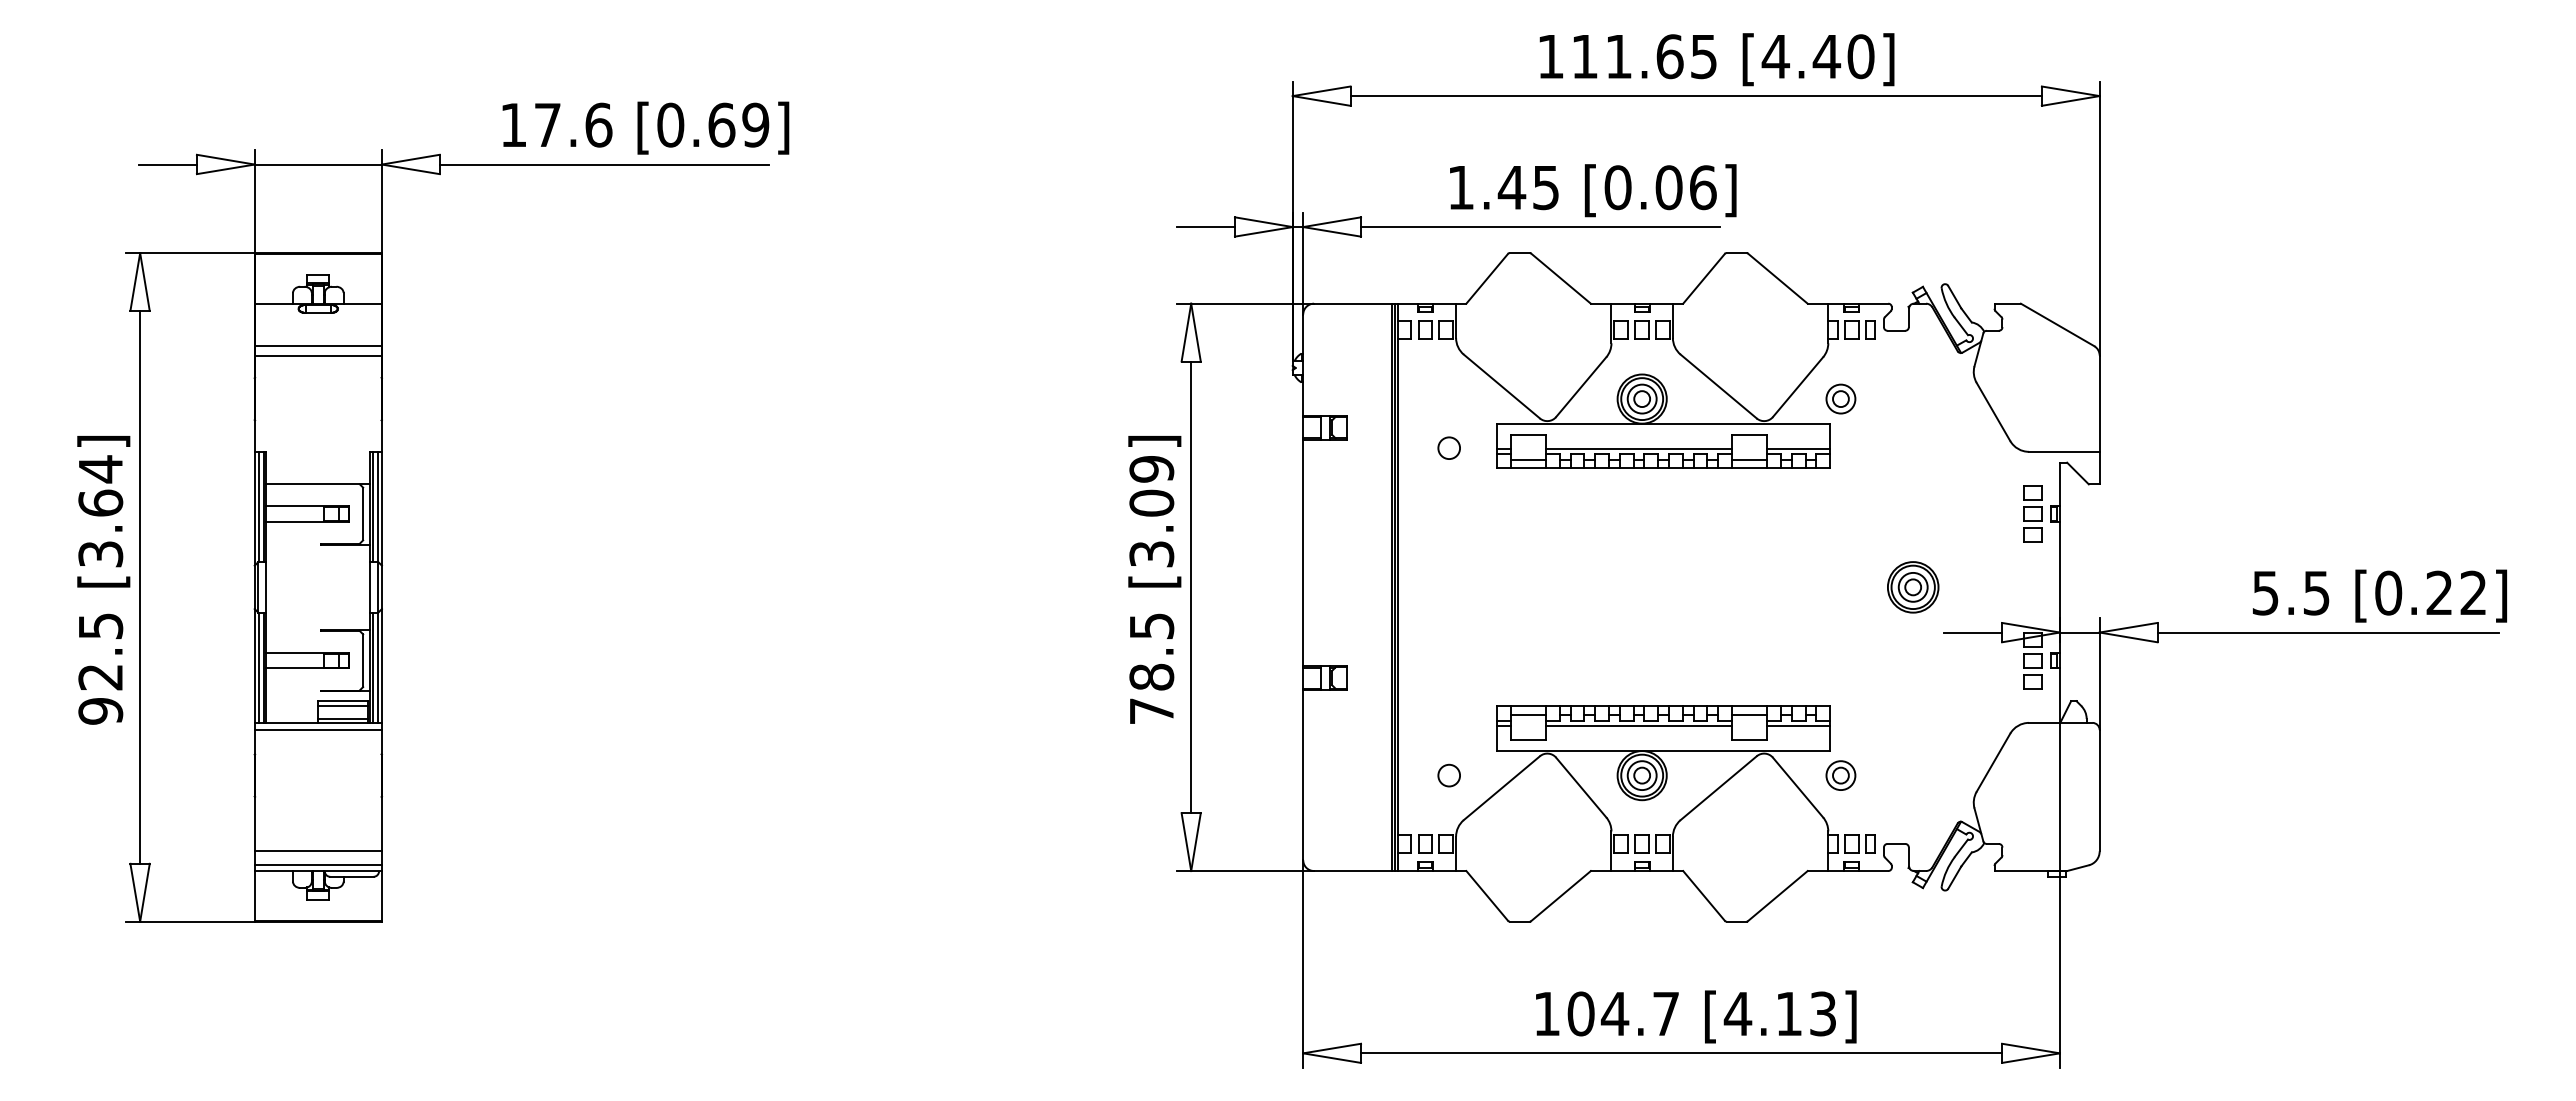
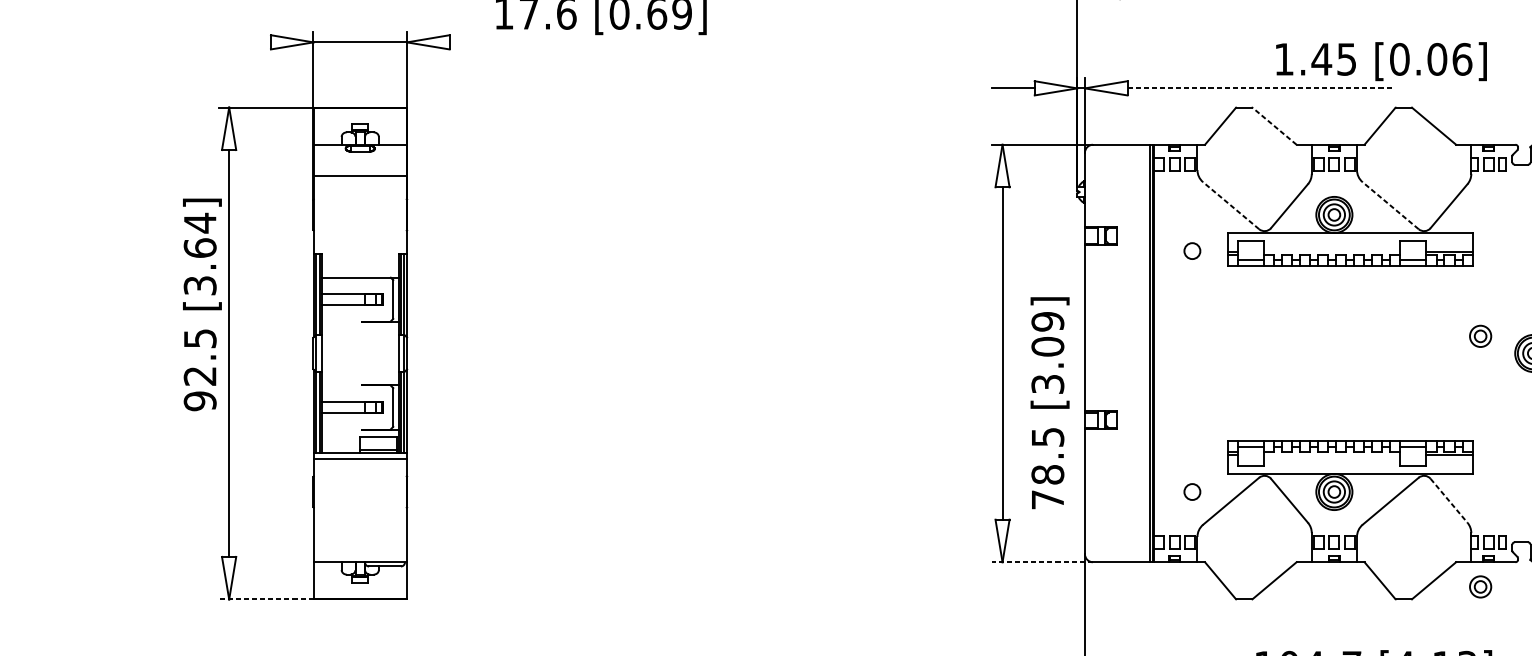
line: (167, 164) -> (249, 42), removed
line: (603, 164) -> (570, 42), removed
text: (1593, 190) -> (1381, 61), moved
line: (1540, 227) -> (1259, 88), solid -> dashed
line: (1561, 278) -> (1275, 126), solid -> dashed
line: (318, 355) -> (360, 182), removed
line: (1501, 386) -> (1230, 205), solid -> dashed
line: (1718, 386) -> (1390, 205), solid -> dashed
part: (1840, 398) -> (1480, 335), moved
line: (1638, 448) -> (1331, 251), removed
text: (1154, 579) -> (1049, 402), moved
text: (103, 580) -> (202, 305), moved
line: (342, 706) -> (378, 441), removed
line: (1638, 725) -> (1331, 455), removed
part: (1840, 775) -> (1480, 586), moved
line: (1798, 788) -> (1449, 501), solid -> dashed
line: (318, 851) -> (360, 547), removed
line: (318, 865) -> (360, 558), removed
line: (1245, 871) -> (1042, 562), solid -> dashed
line: (190, 921) -> (266, 599), solid -> dashed

